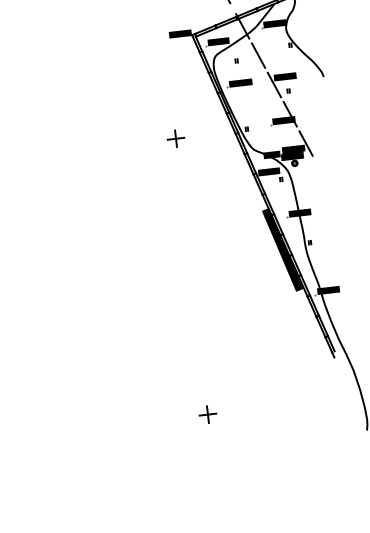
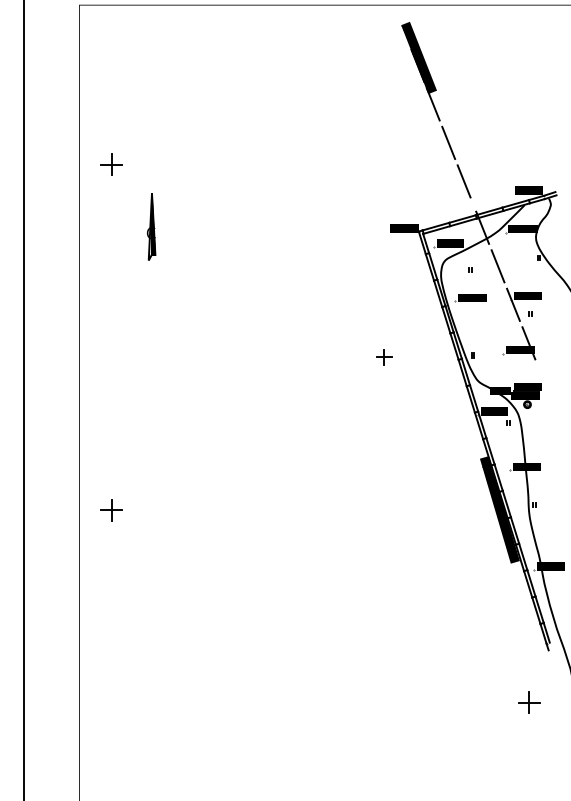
part: (176, 138) -> (384, 357), size x0.7
line: (305, 143) -> (543, 381), removed
part: (208, 414) -> (529, 702), moved

